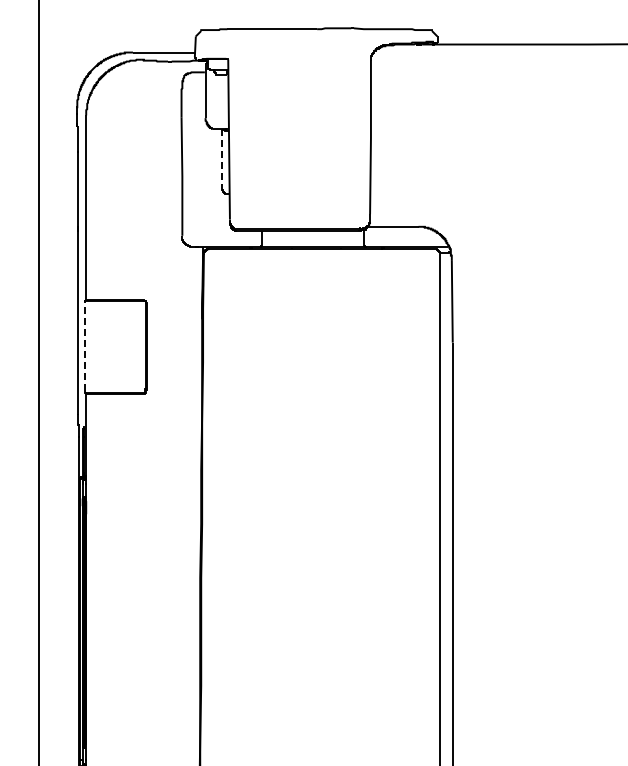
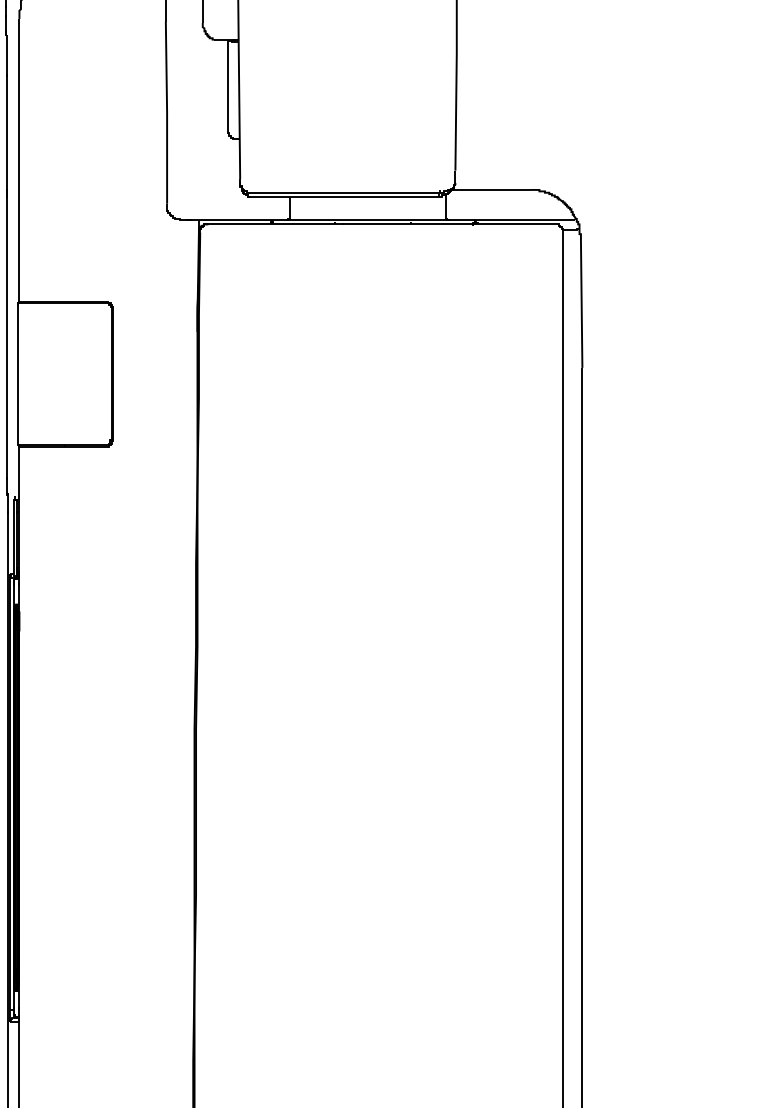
line: (221, 158) -> (227, 85), dashed -> solid
line: (85, 346) -> (18, 373), dashed -> solid

